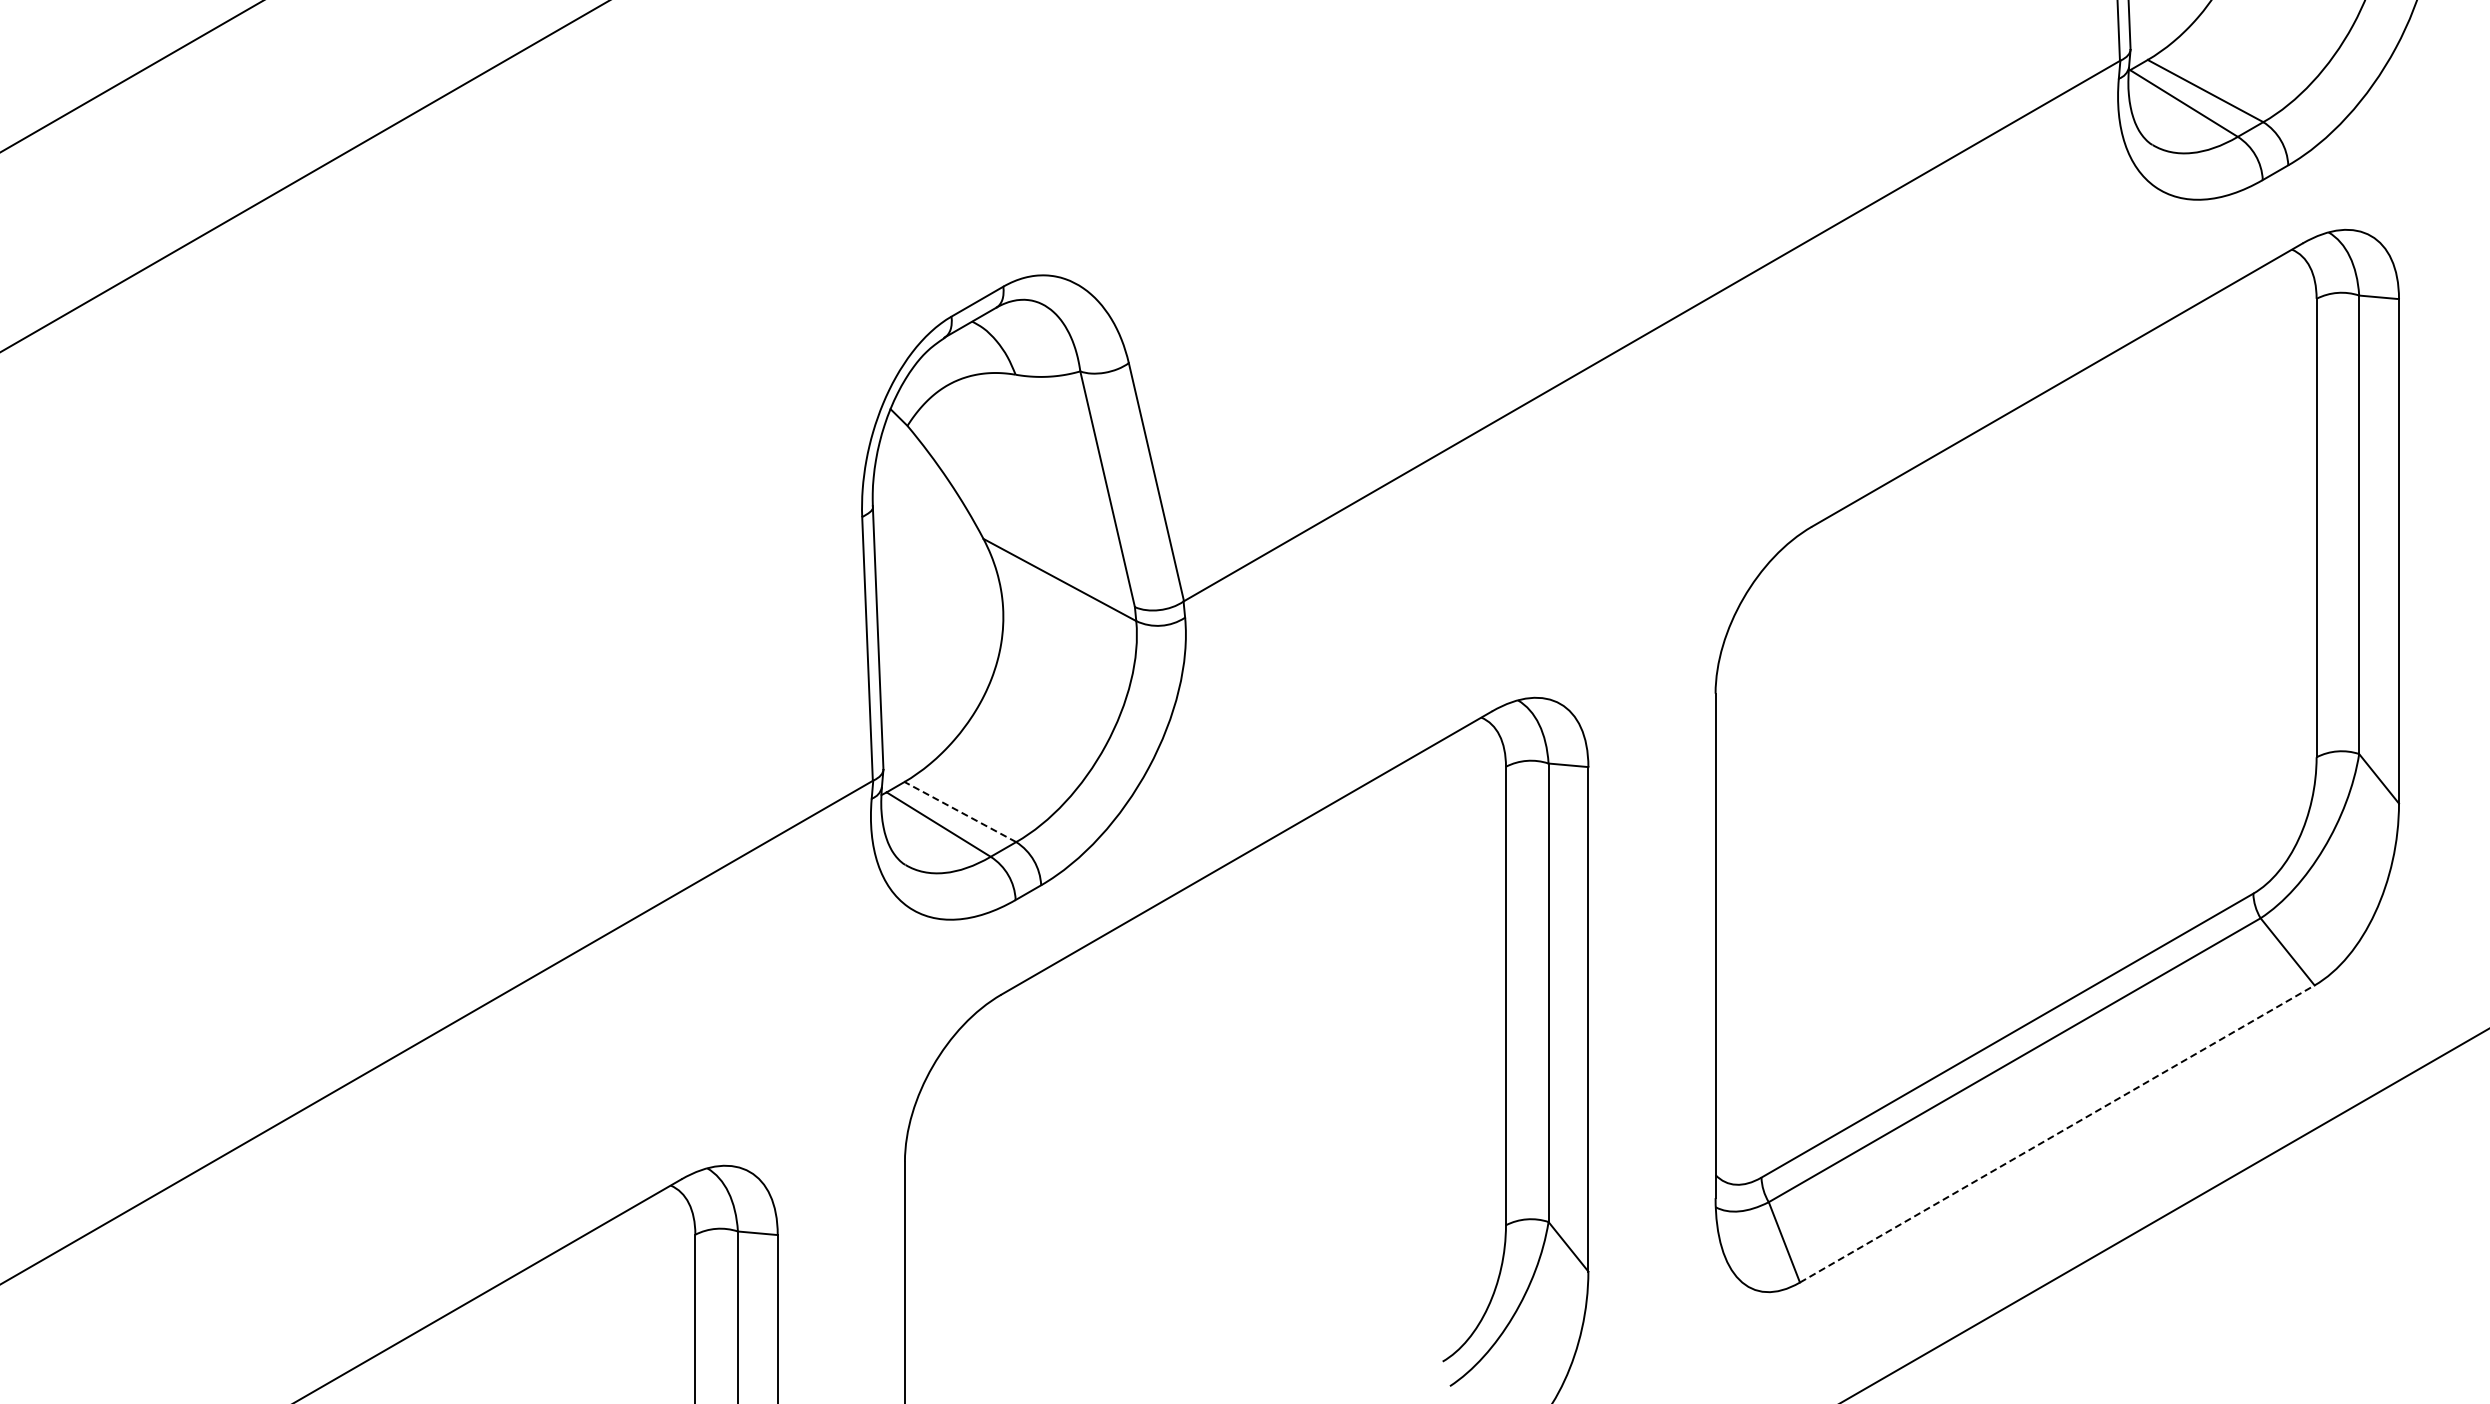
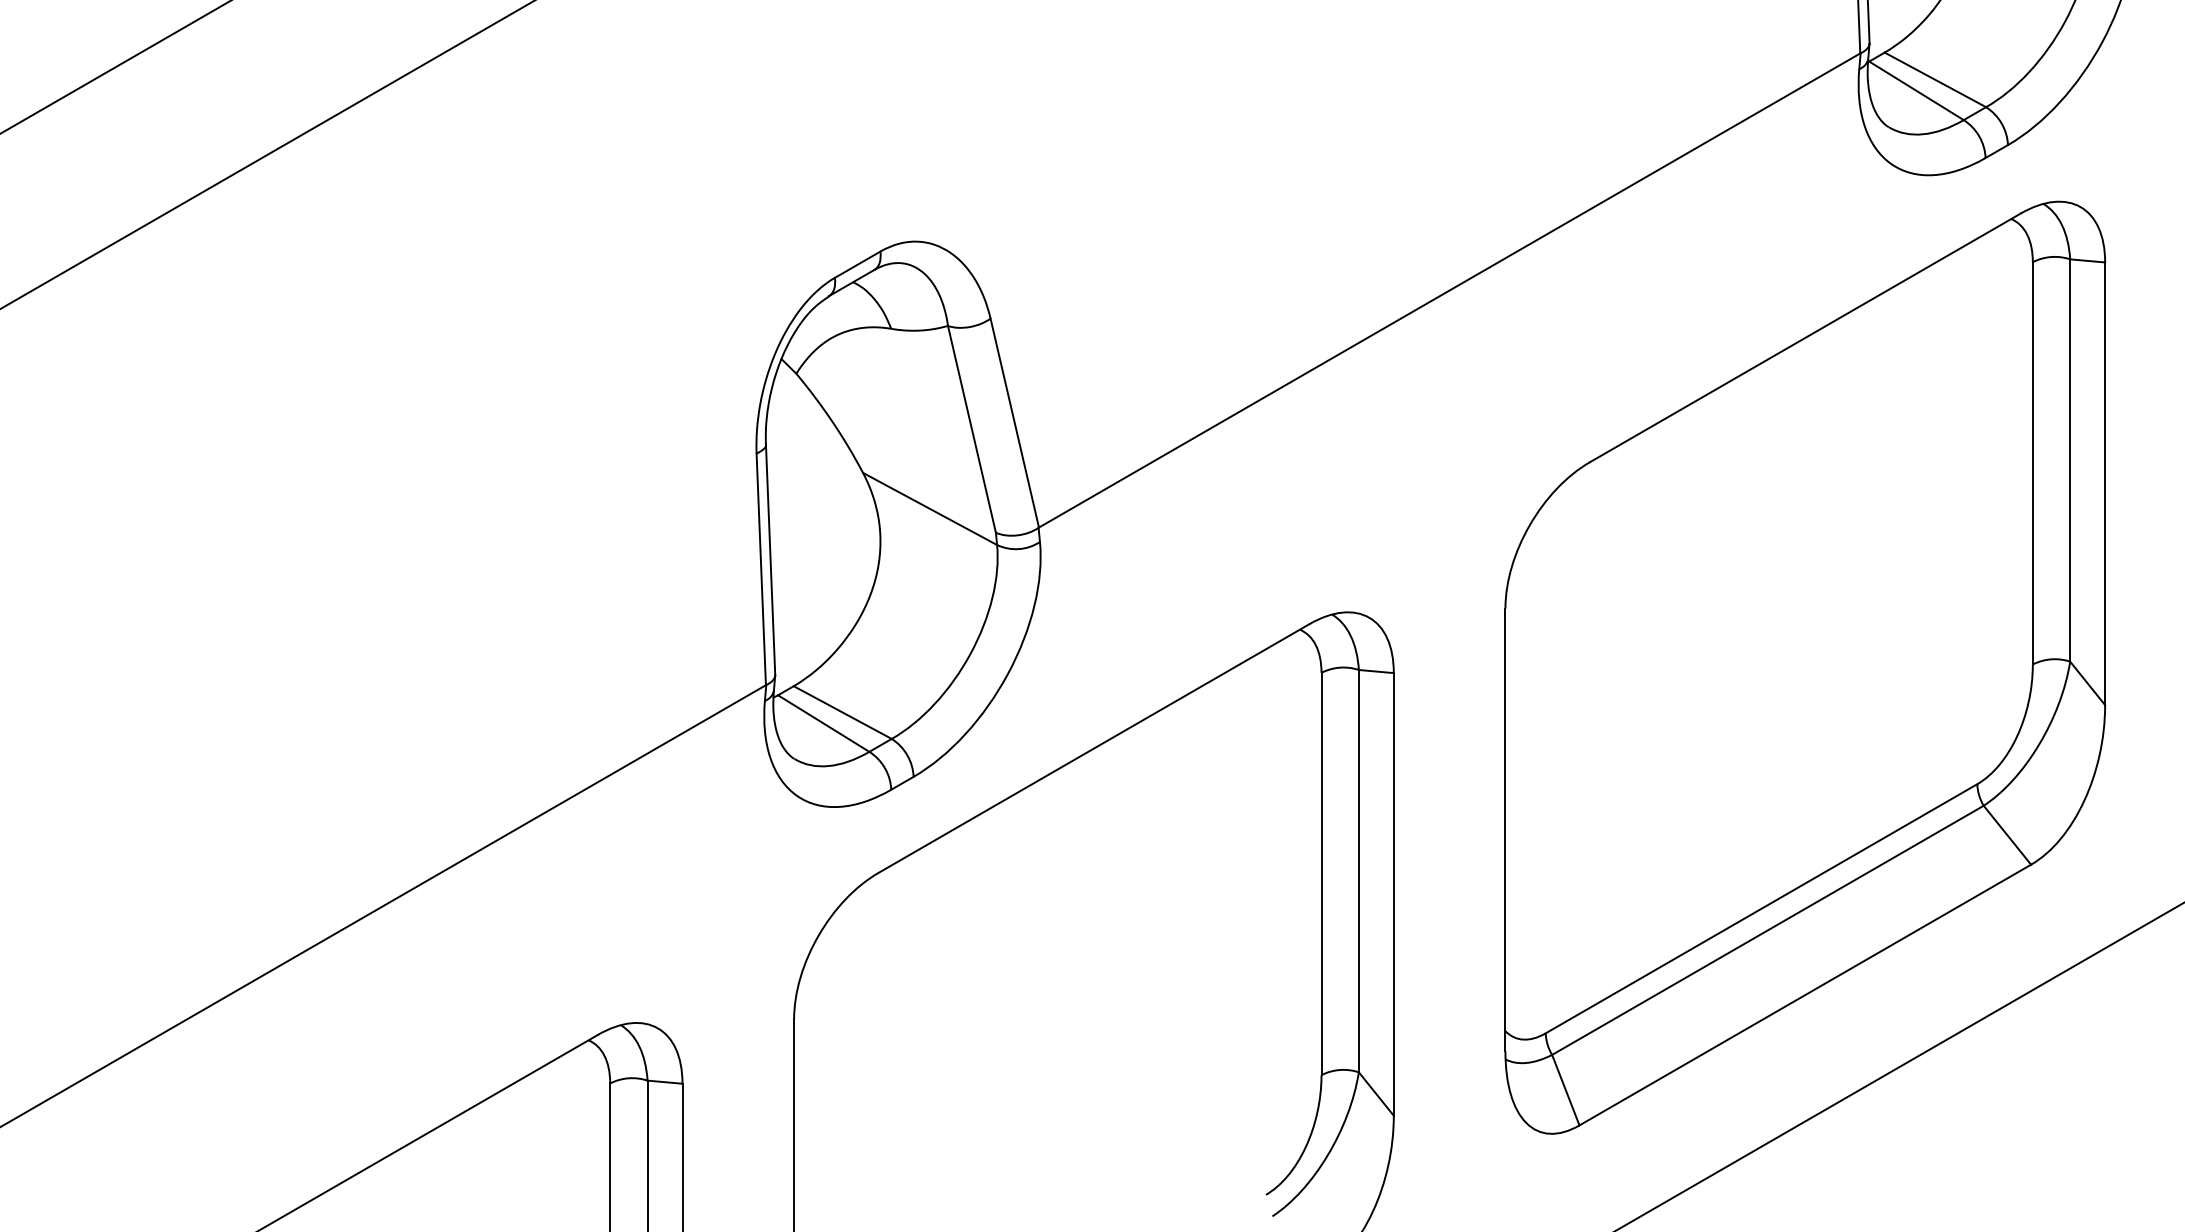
line: (959, 811) -> (841, 712), dashed -> solid
line: (2057, 1133) -> (1805, 994), dashed -> solid

